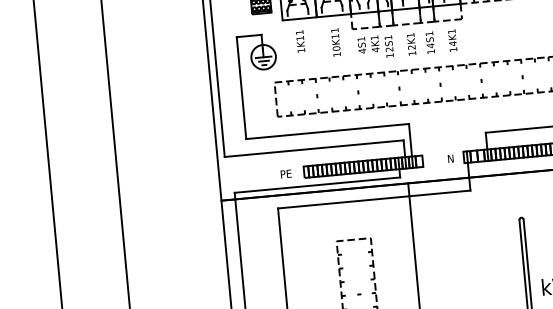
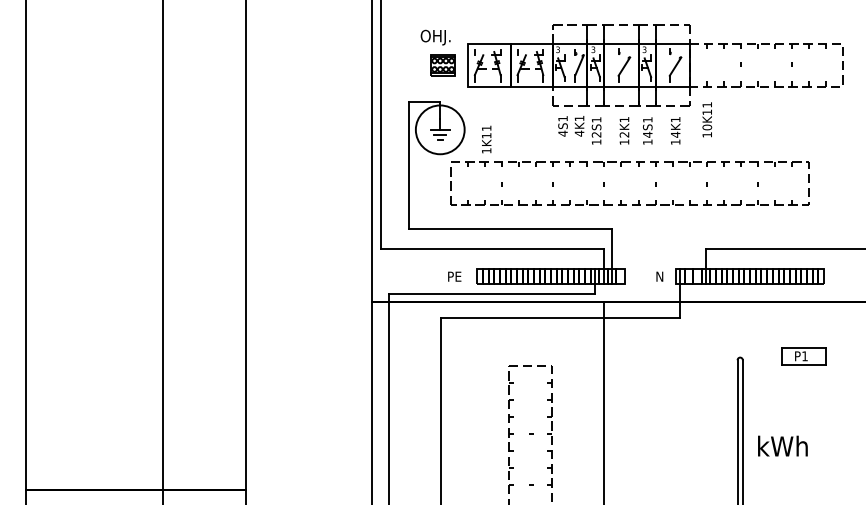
text: (300, 41) -> (486, 139), moved
text: (336, 42) -> (707, 119), moved
circle: (263, 56) -> (440, 129), size x1.6

